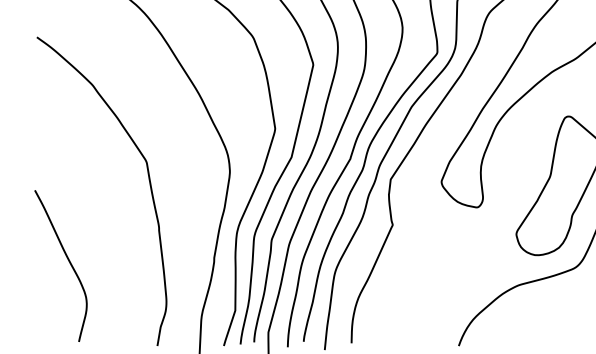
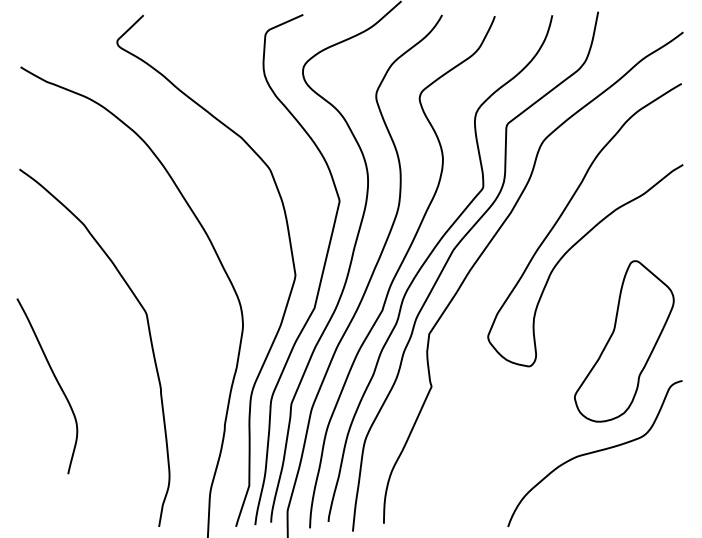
curve: (68, 261) -> (56, 381), moved

